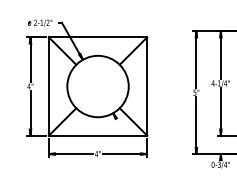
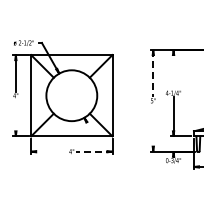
line: (220, 54) -> (173, 69), removed
line: (196, 59) -> (153, 73), solid -> dashed
line: (30, 112) -> (15, 117), removed
line: (196, 124) -> (153, 127), removed
line: (71, 153) -> (49, 151), removed
line: (124, 153) -> (93, 151), solid -> dashed

